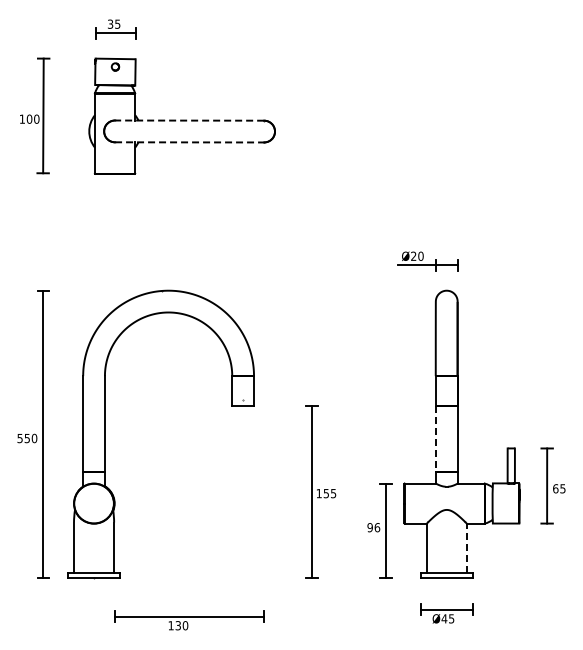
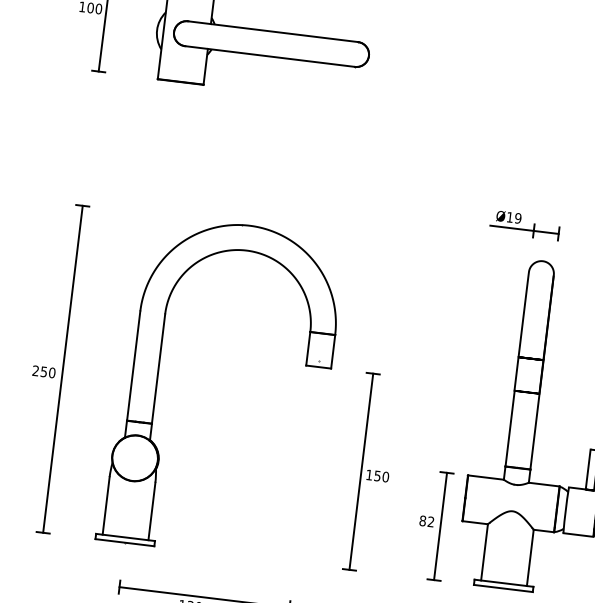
line: (189, 120) -> (272, 31), dashed -> solid
line: (189, 142) -> (269, 56), dashed -> solid
text: (417, 255) -> (514, 217), Ø20 -> Ø19
part: (105, 434) -> (157, 381), moved
text: (19, 438) -> (35, 370), 550 -> 250
line: (435, 439) -> (509, 429), dashed -> solid
text: (333, 493) -> (385, 476), 155 -> 150
text: (373, 527) -> (426, 521), 96 -> 82
line: (466, 548) -> (529, 558), dashed -> solid

